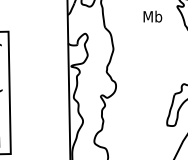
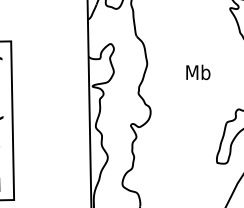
text: (152, 16) -> (197, 72), moved

